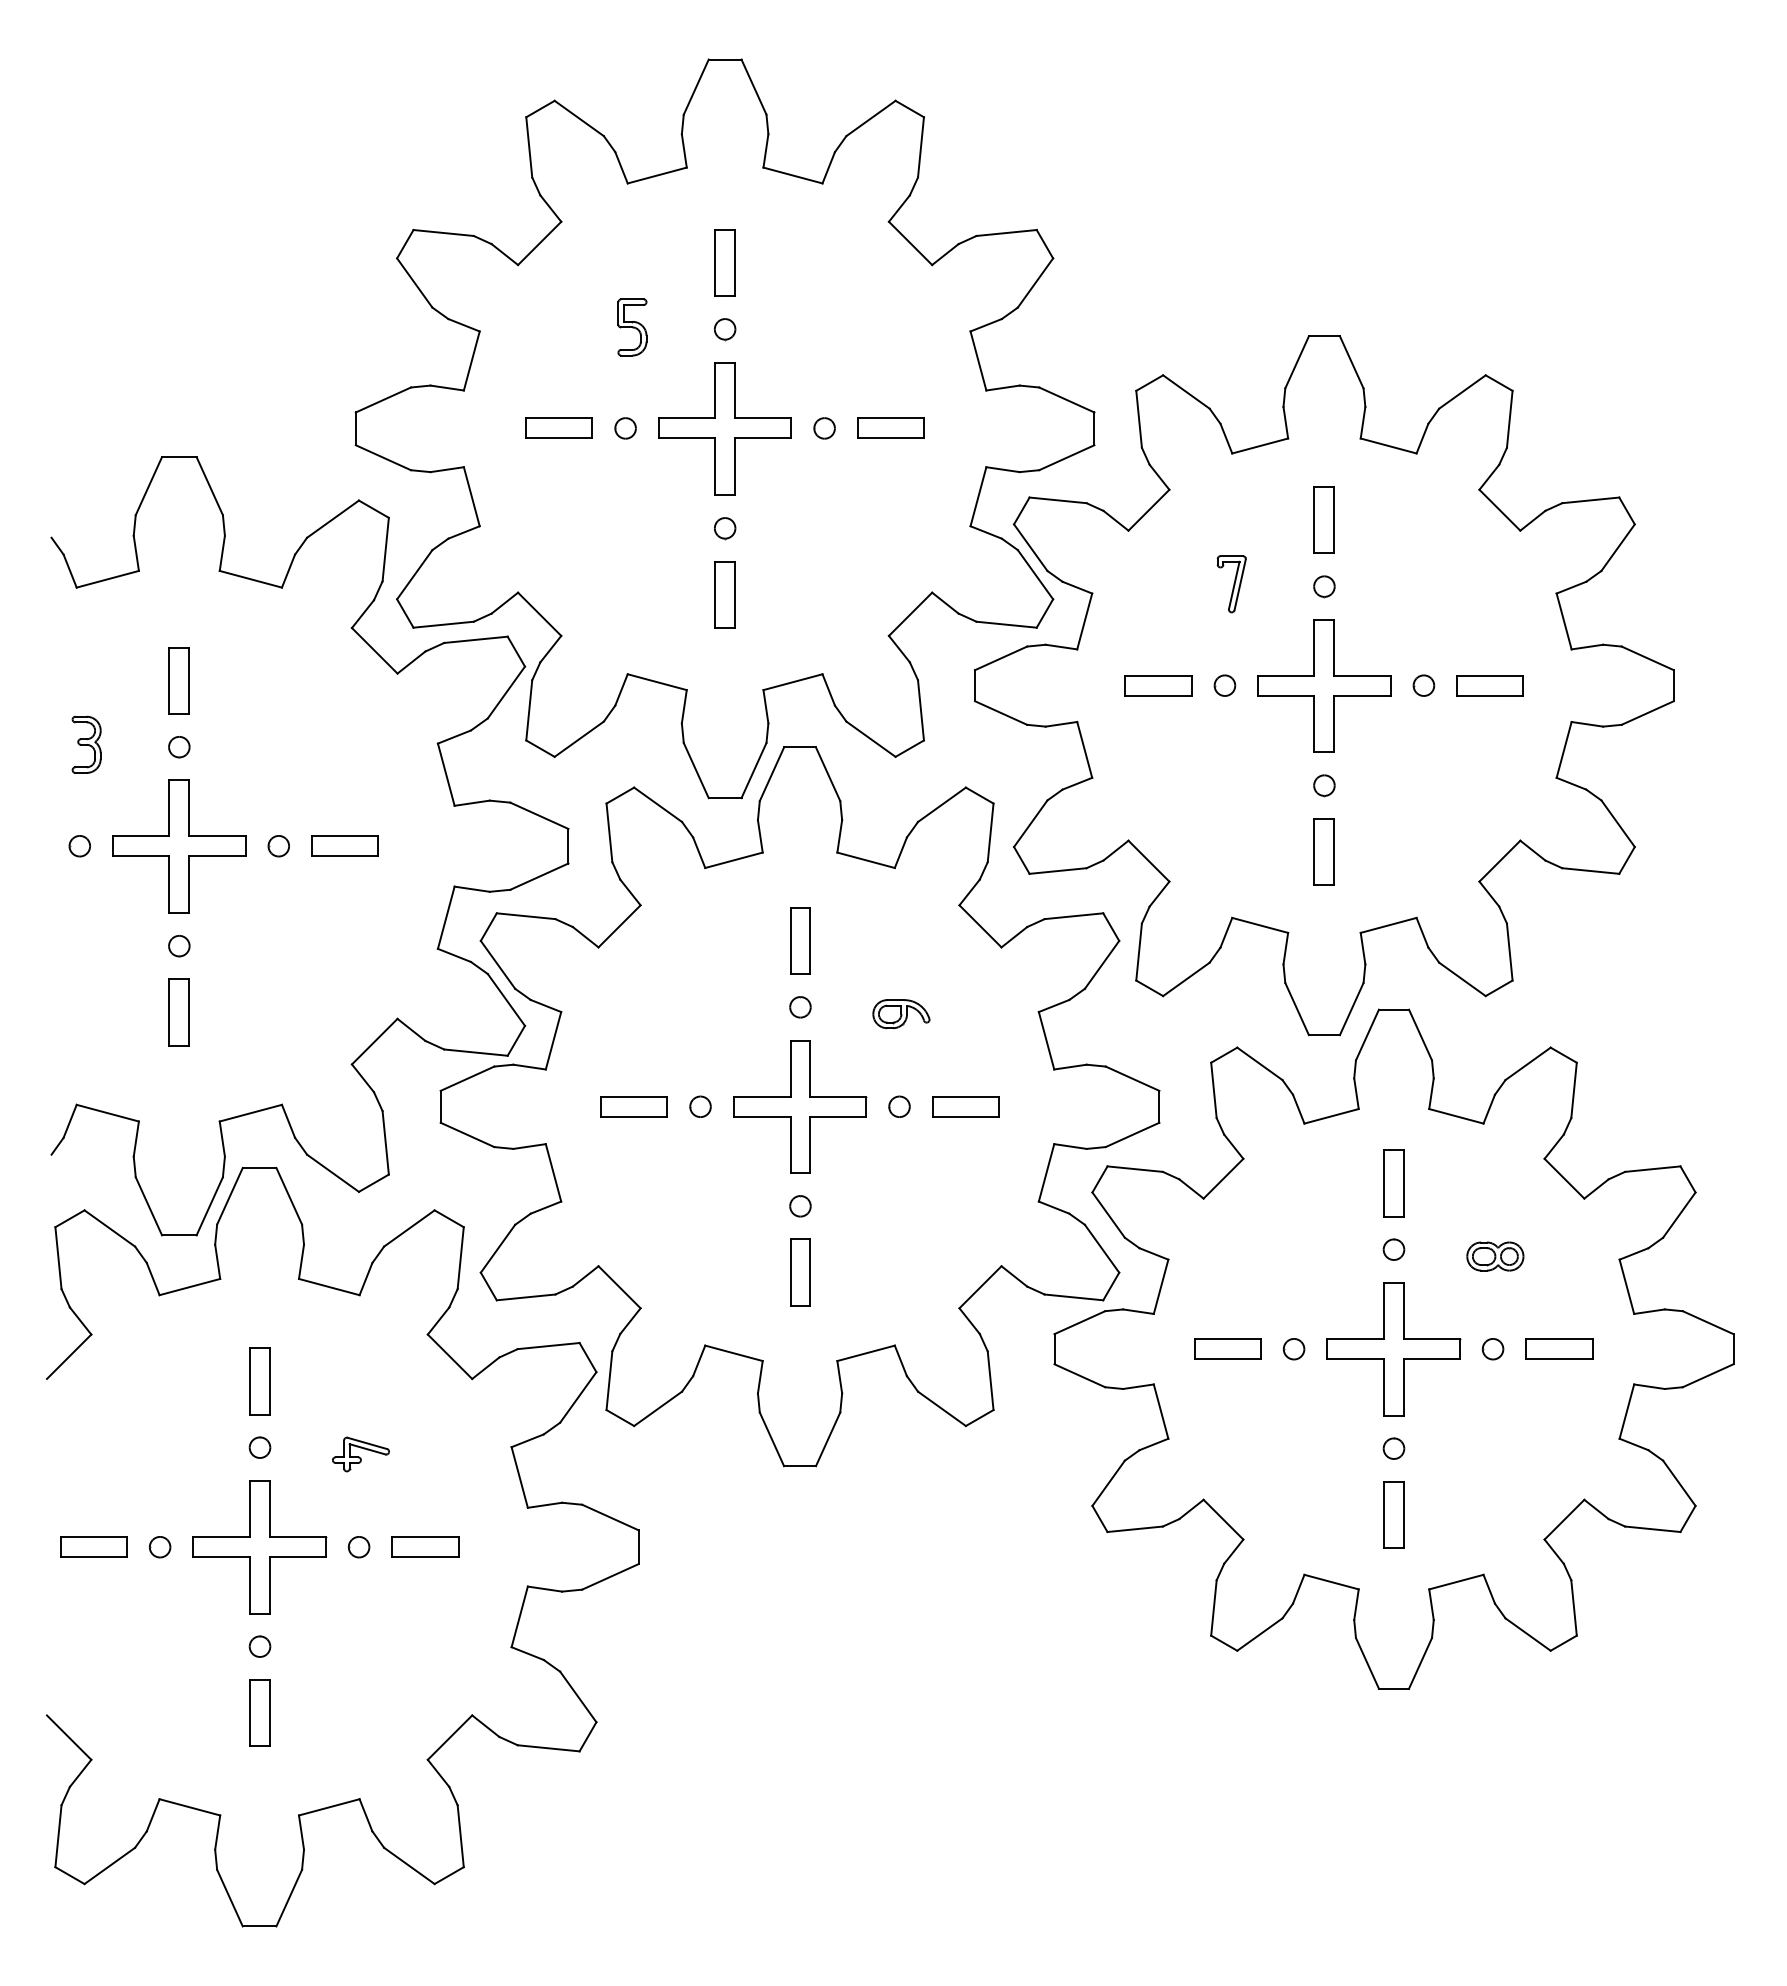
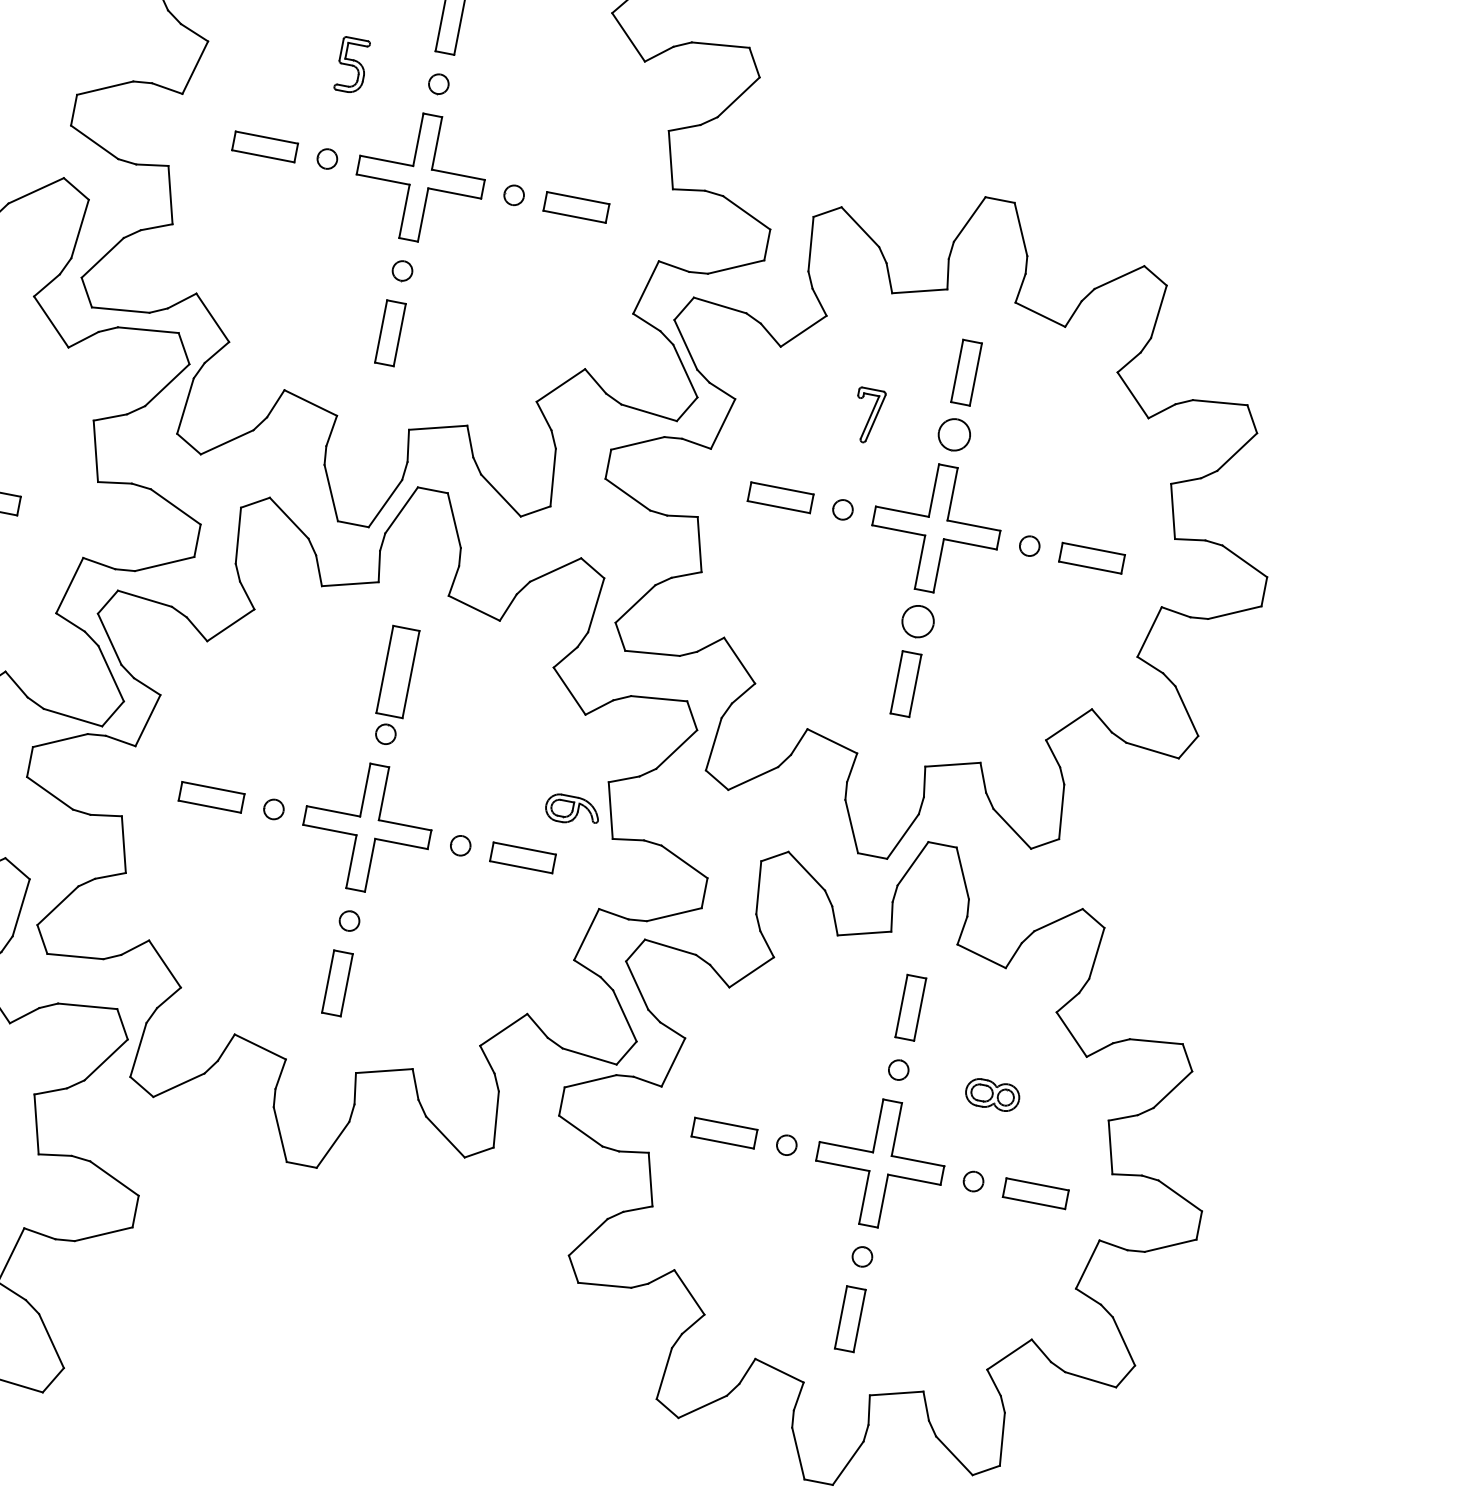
part: (1324, 586) -> (954, 434), size x1.6
part: (1324, 785) -> (918, 621), size x1.6
part: (800, 940) -> (398, 671), size x1.4
part: (901, 1014) -> (572, 810), moved

